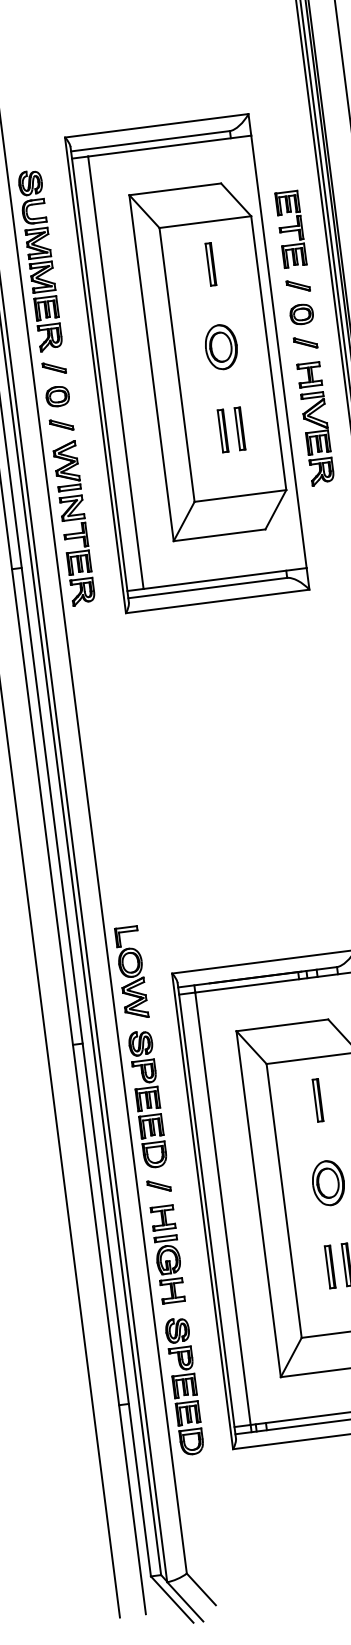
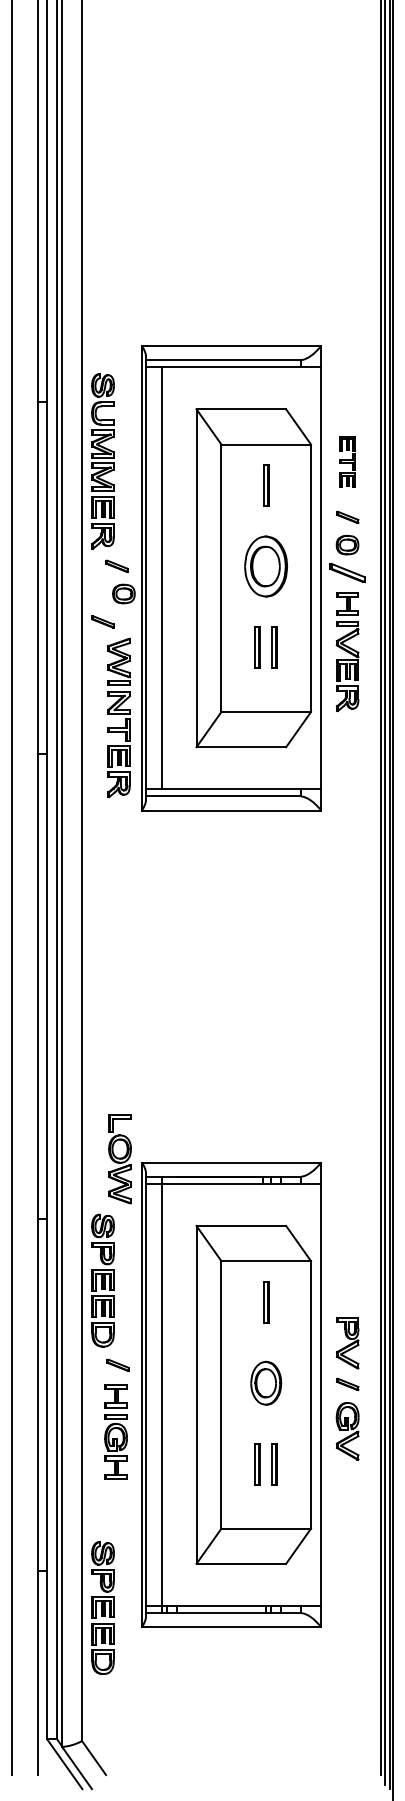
part: (290, 228) -> (347, 461), size x0.7
part: (305, 342) -> (347, 572), size x1.6
part: (221, 346) -> (266, 566), size x1.4
part: (53, 367) -> (116, 565), moved
part: (57, 396) -> (123, 593), moved
part: (73, 523) -> (118, 717), moved
part: (131, 973) -> (119, 1159), moved
part: (158, 1185) -> (117, 1364), moved
part: (167, 1254) -> (115, 1431), moved
part: (184, 1386) -> (102, 1607), moved

